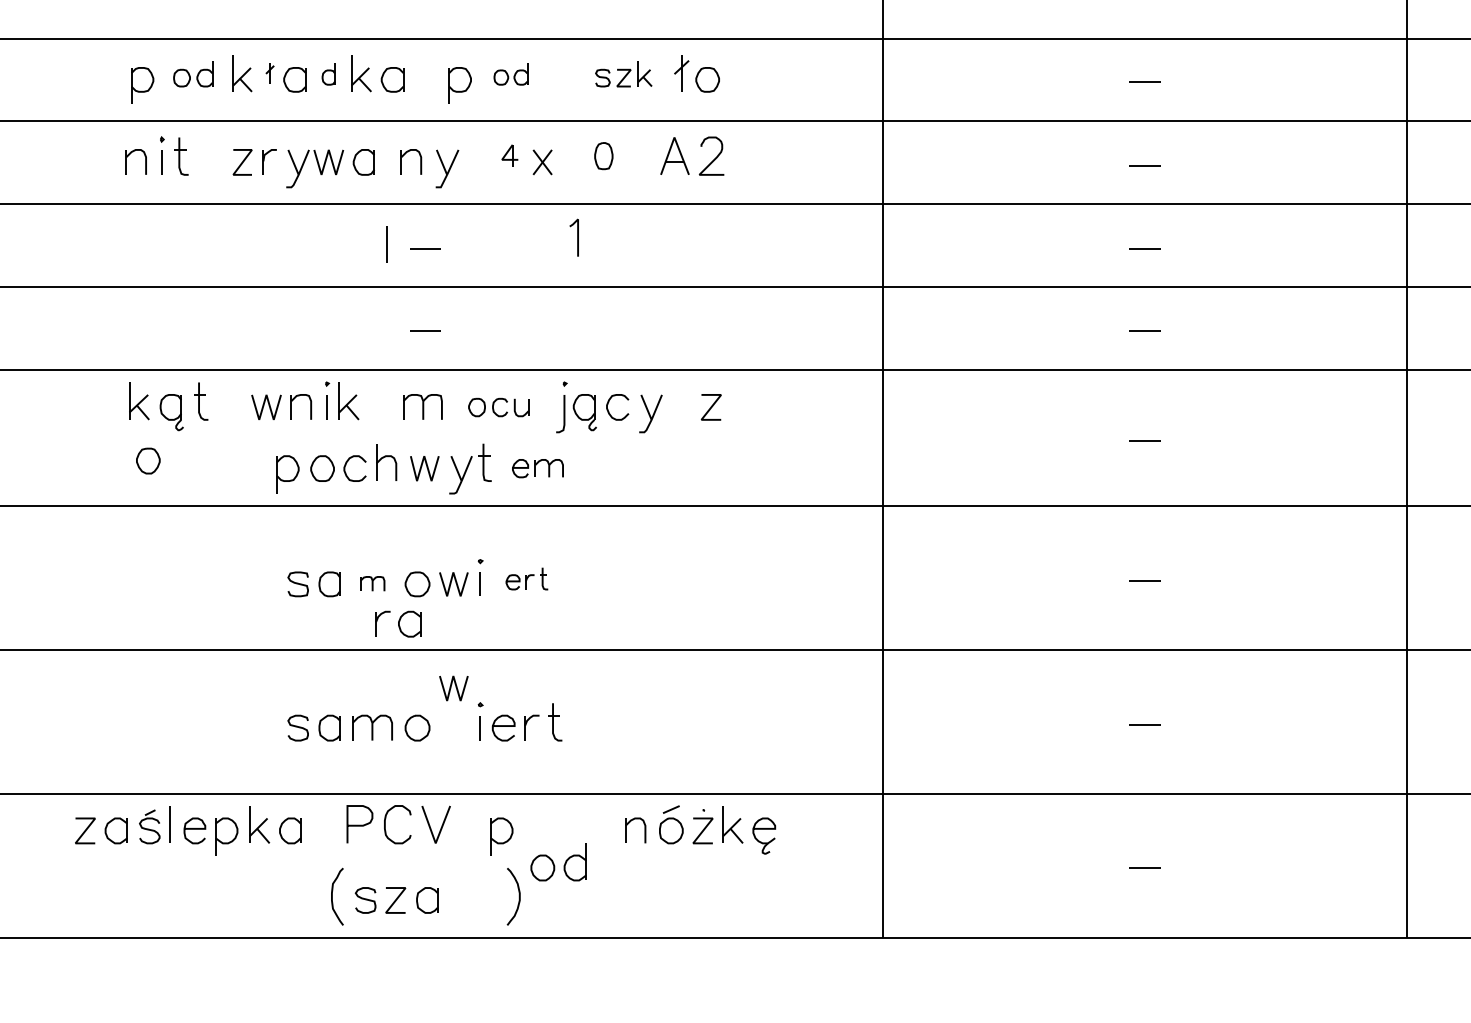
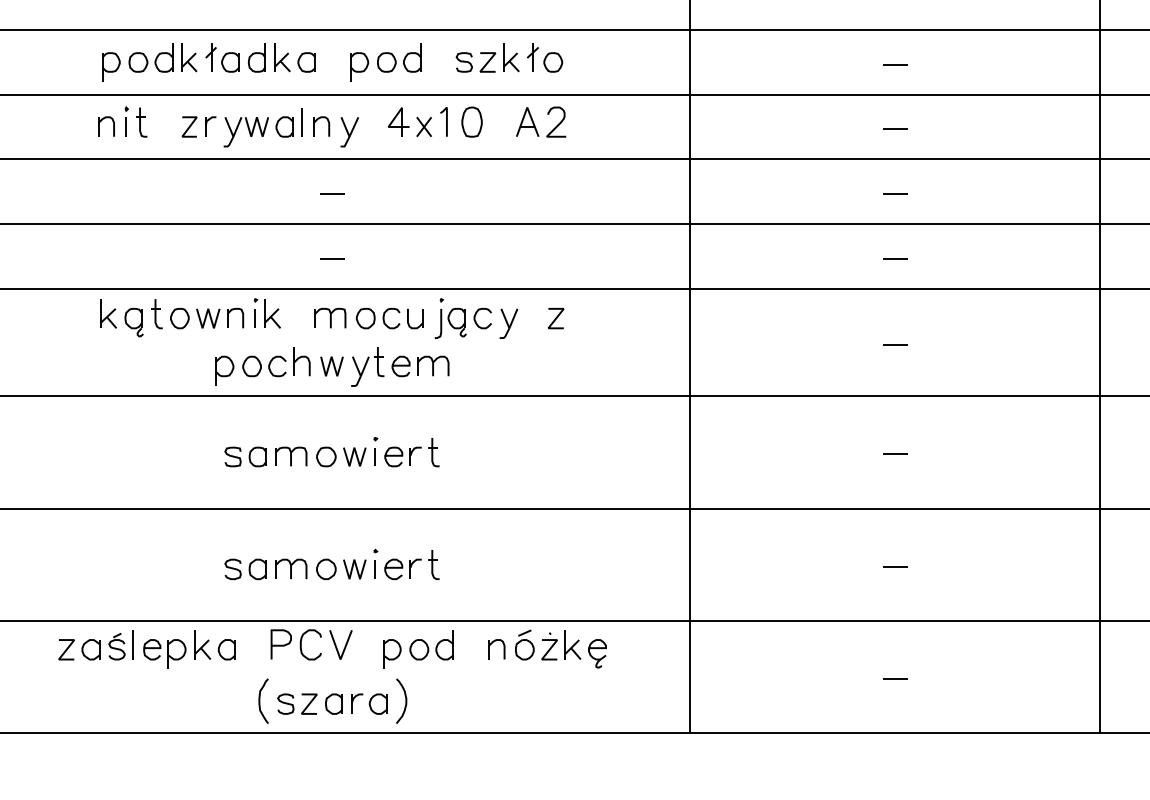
part: (192, 73) -> (150, 57), size x1.43
part: (269, 73) -> (210, 57), size x1.67
part: (328, 73) -> (256, 57), size x1.67
part: (511, 73) -> (399, 57), size x1.67
part: (623, 73) -> (487, 57), size x1.43
part: (509, 155) -> (398, 121), size x1.67
part: (603, 155) -> (471, 121), size x1.43
curve: (577, 237) -> (446, 121), moved
line: (385, 244) -> (301, 122), moved
part: (498, 407) -> (389, 318), size x1.43
part: (147, 460) -> (179, 318), moved
part: (537, 468) -> (420, 366), size x1.43
part: (526, 578) -> (411, 452), size x1.67
part: (372, 583) -> (291, 456), size x1.67
part: (398, 623) -> (369, 703), moved
curve: (452, 687) -> (353, 568), moved
part: (558, 862) -> (431, 645), moved

